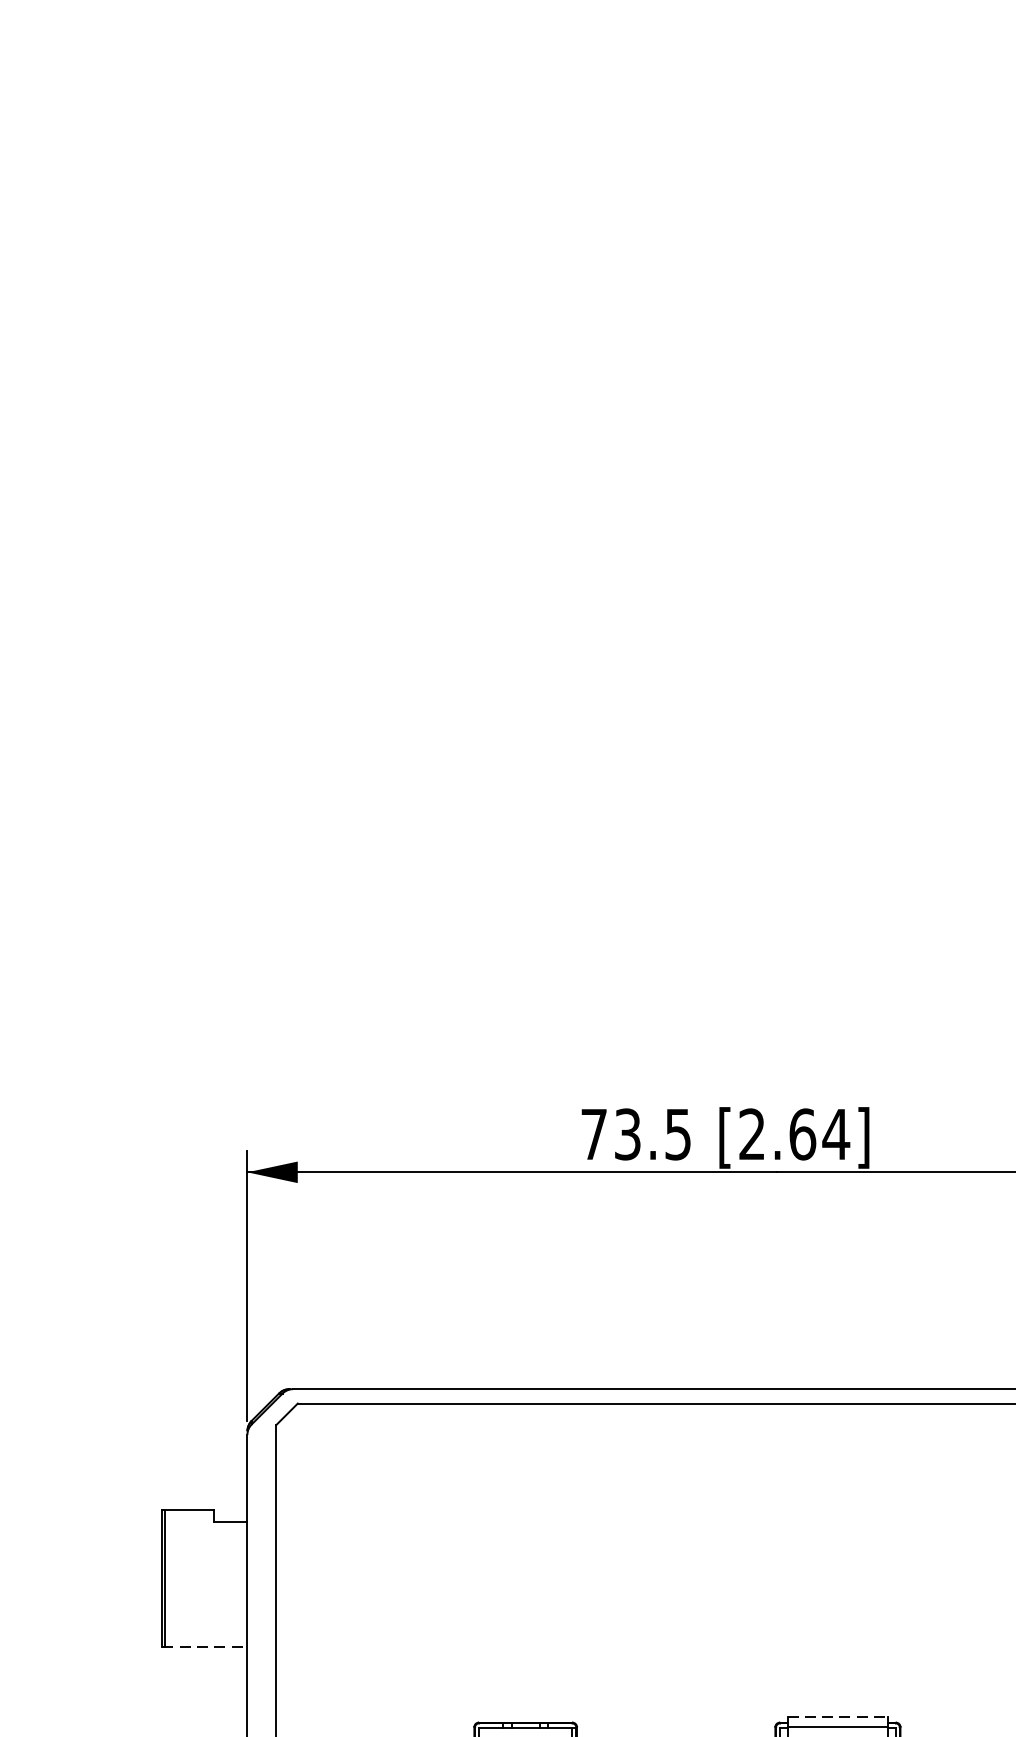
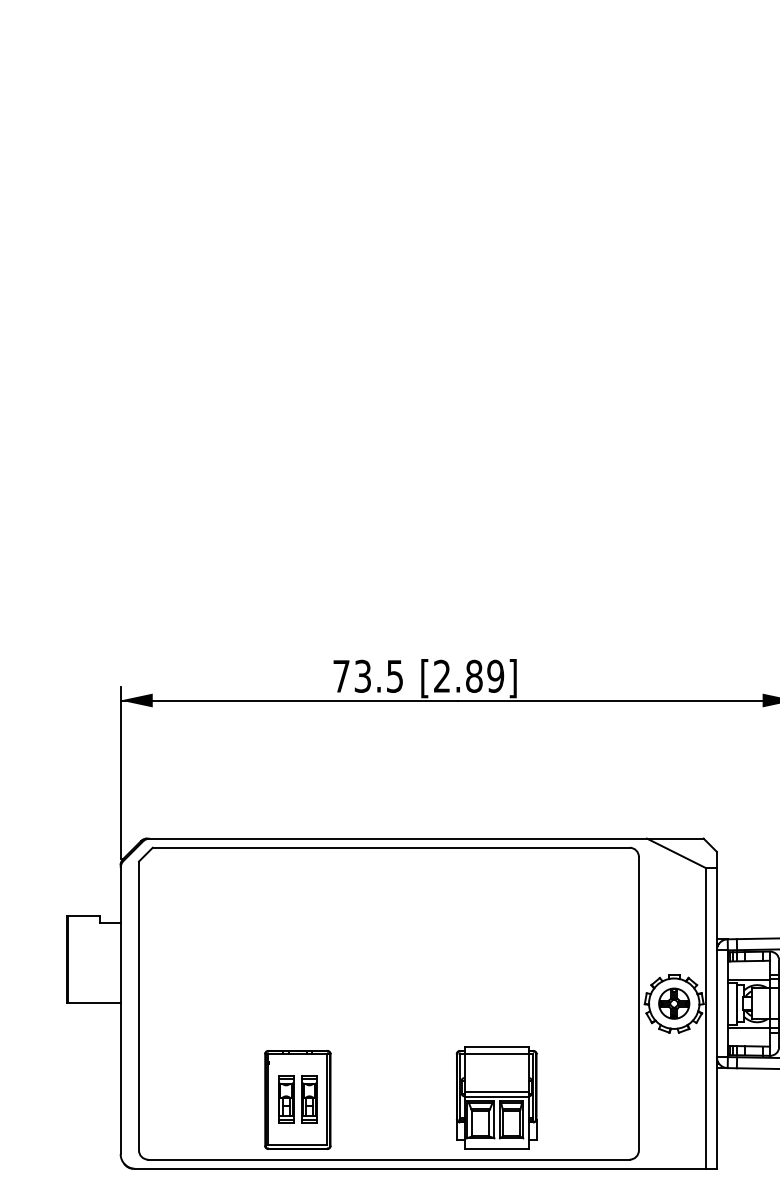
text: (820, 1133) -> (485, 675), [2.64] -> [2.89]
line: (206, 1646) -> (94, 1002), dashed -> solid
line: (839, 1717) -> (497, 1047), dashed -> solid

